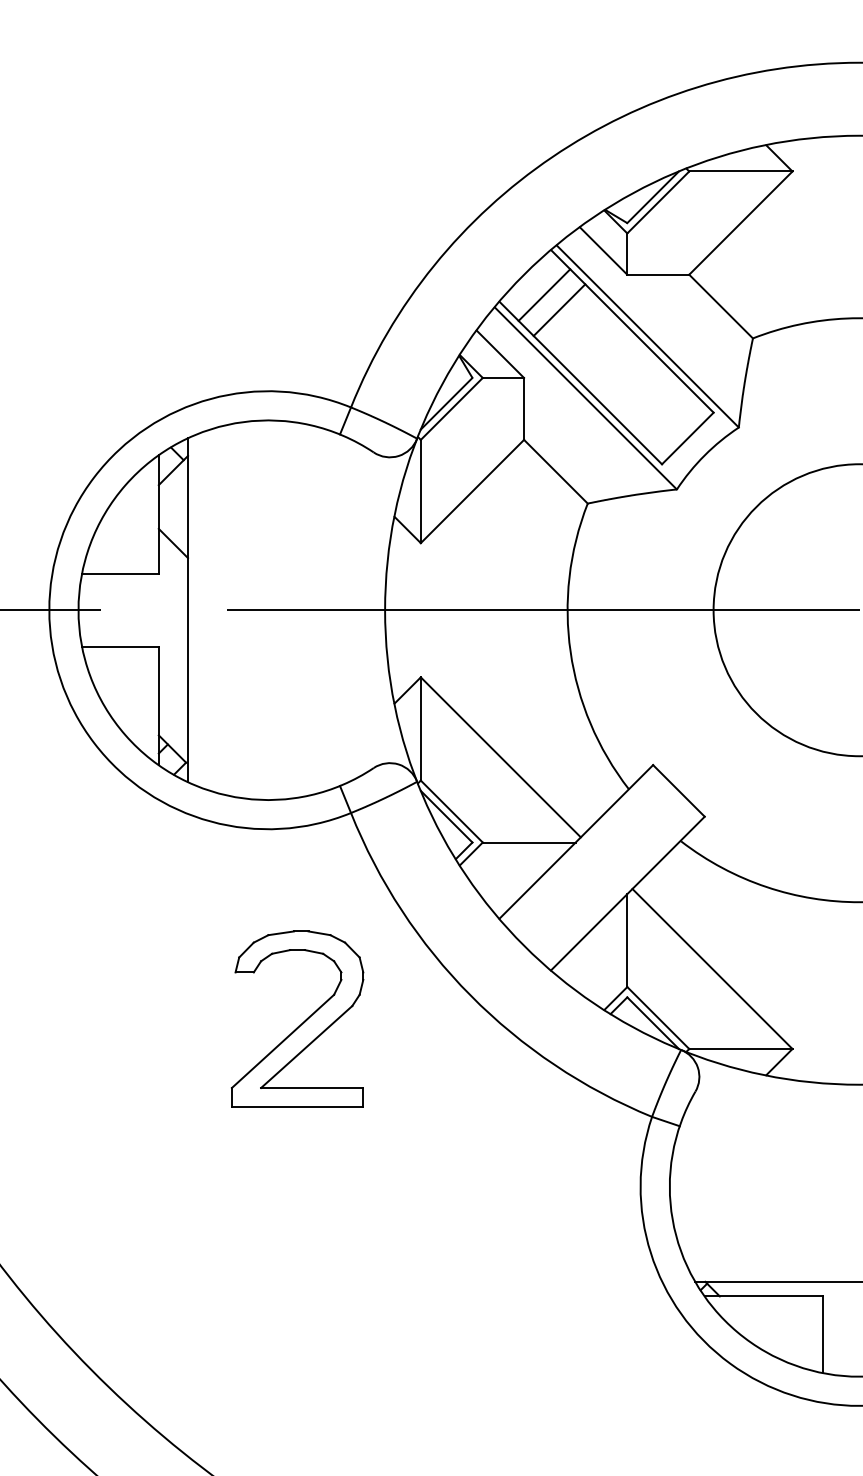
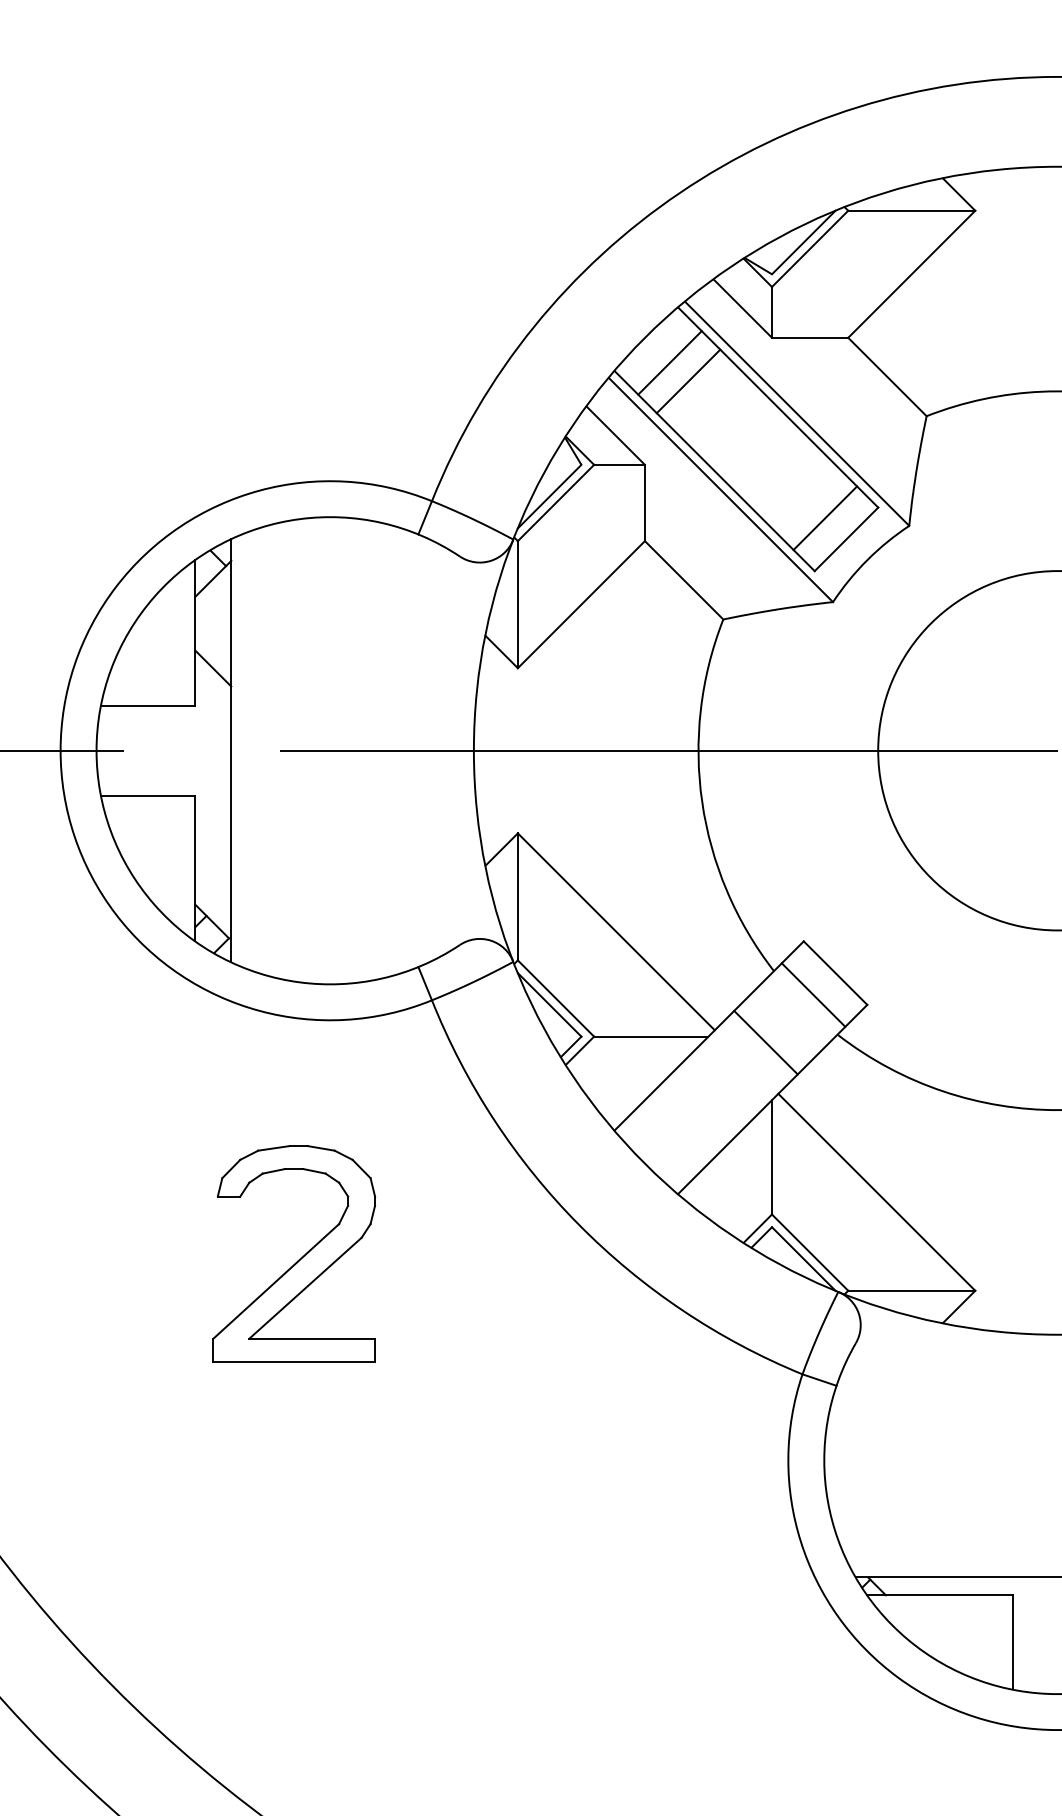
line: (670, 420) -> (825, 517), added
line: (661, 808) -> (813, 994), added
line: (622, 847) -> (765, 1042), added
part: (301, 1022) -> (299, 1258), moved

